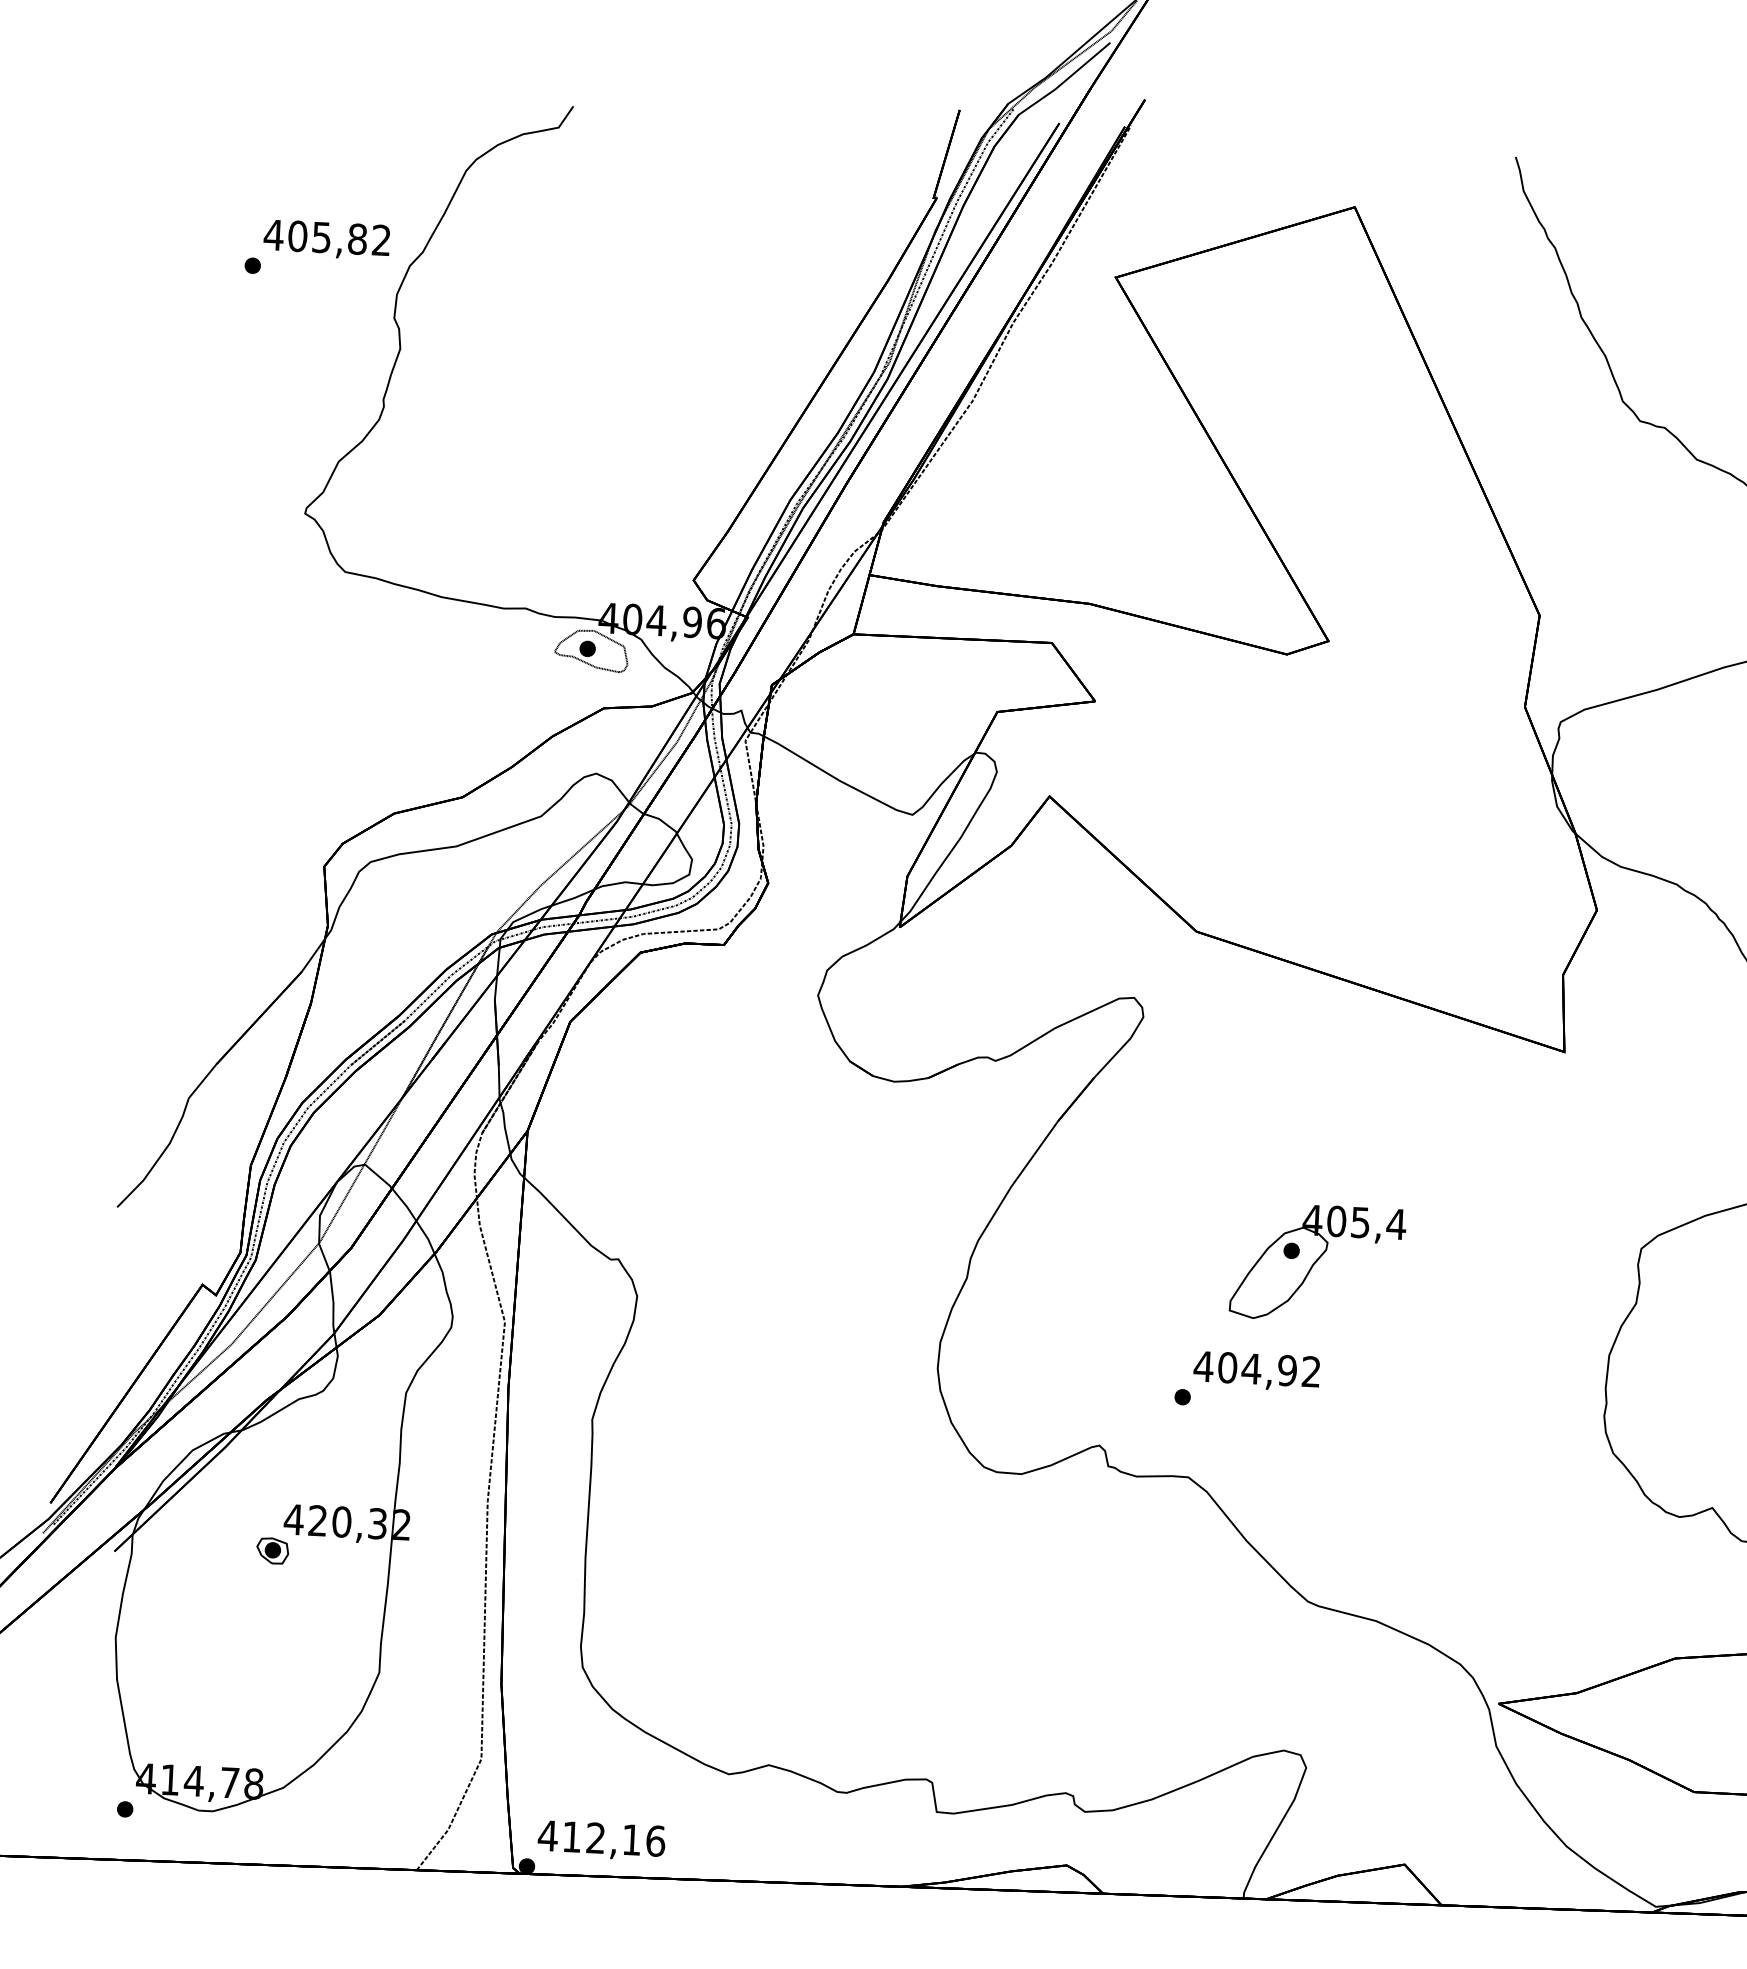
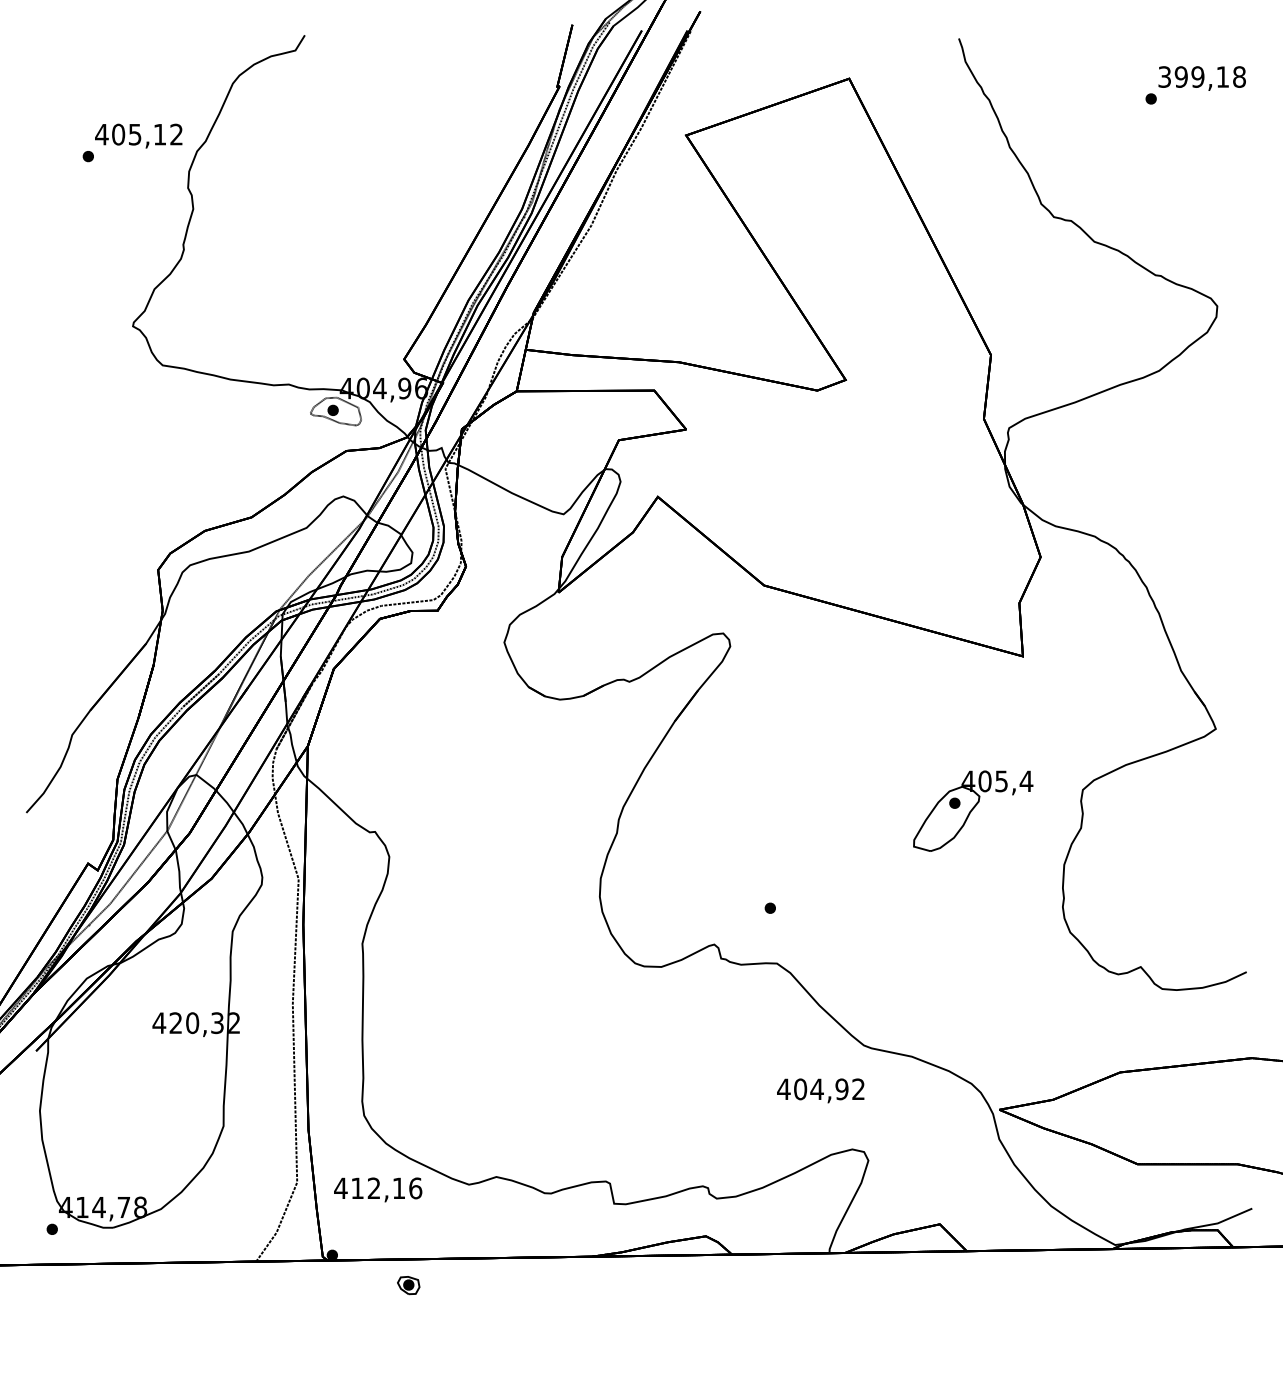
text: (356, 239) -> (159, 134), 405,82 -> 405,12
part: (1318, 1262) -> (973, 810), moved
text: (1256, 1370) -> (820, 1090), moved
part: (272, 1550) -> (408, 1285), moved
text: (602, 1840) -> (378, 1189), moved

